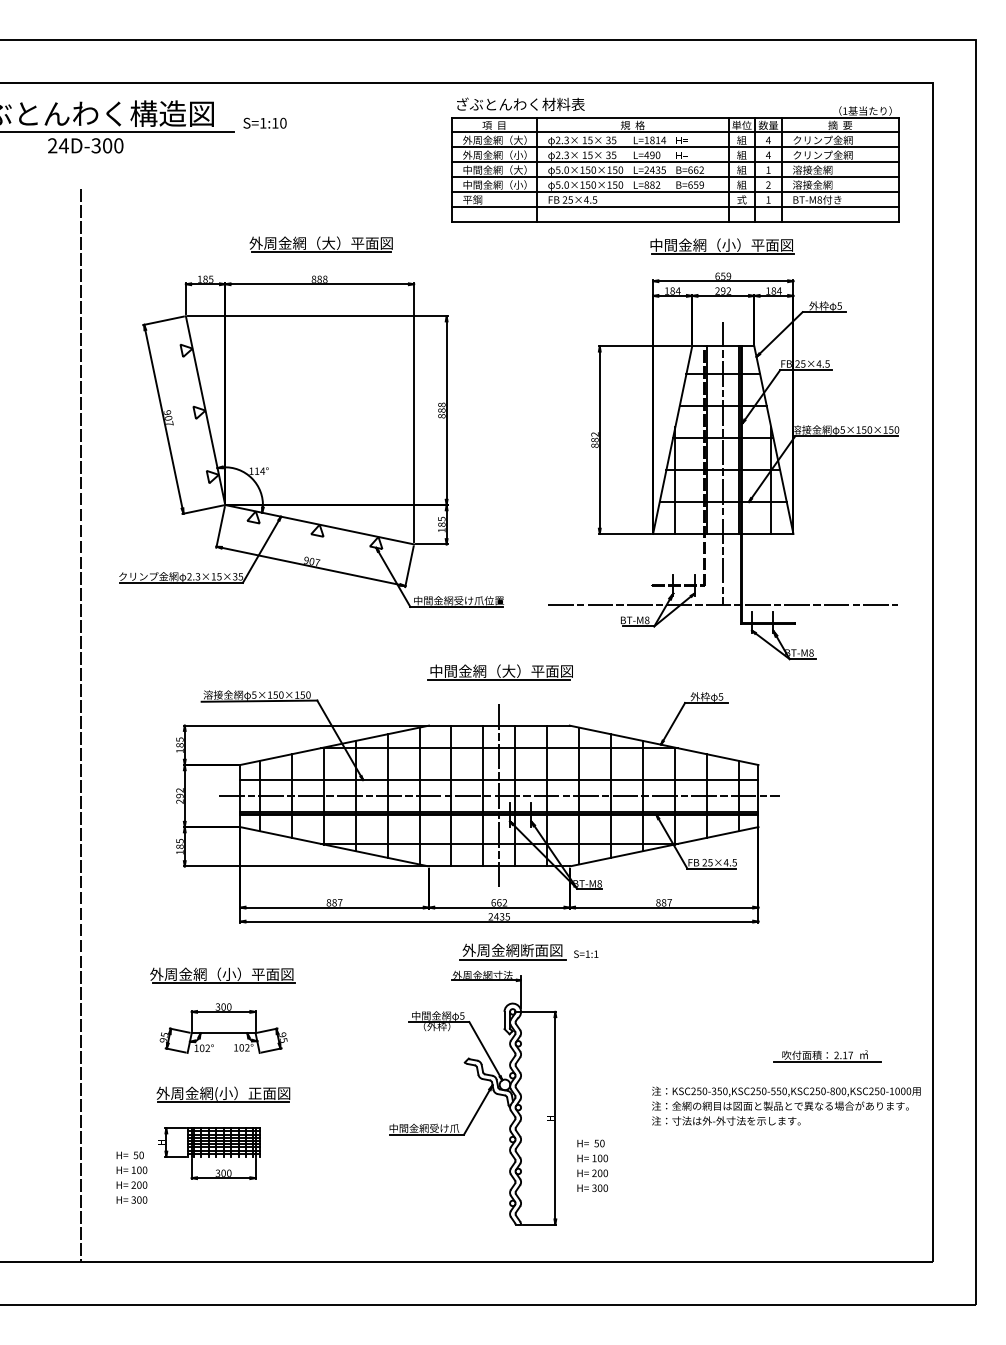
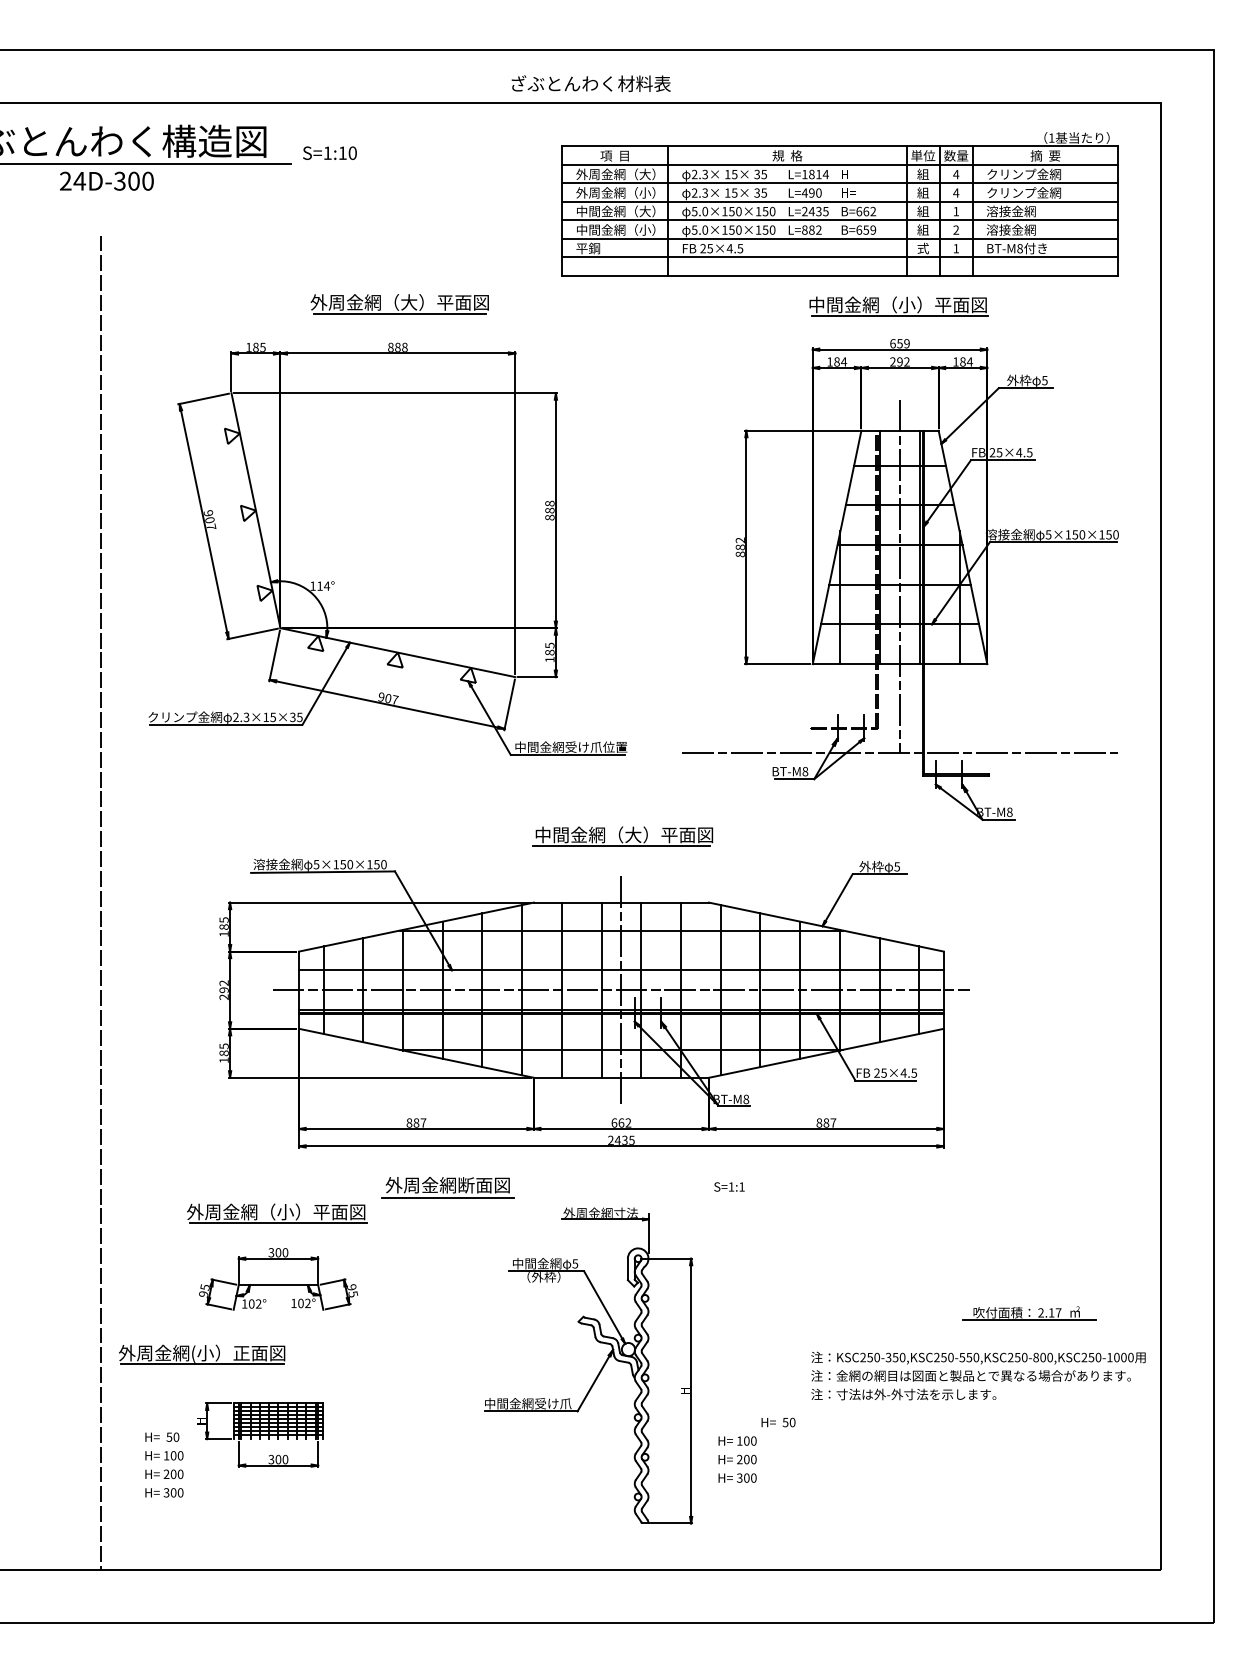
text: (520, 104) -> (590, 83), moved
part: (512, 952) -> (447, 1187), moved
part: (223, 1094) -> (202, 1354), moved
text: (591, 1143) -> (778, 1422), moved

